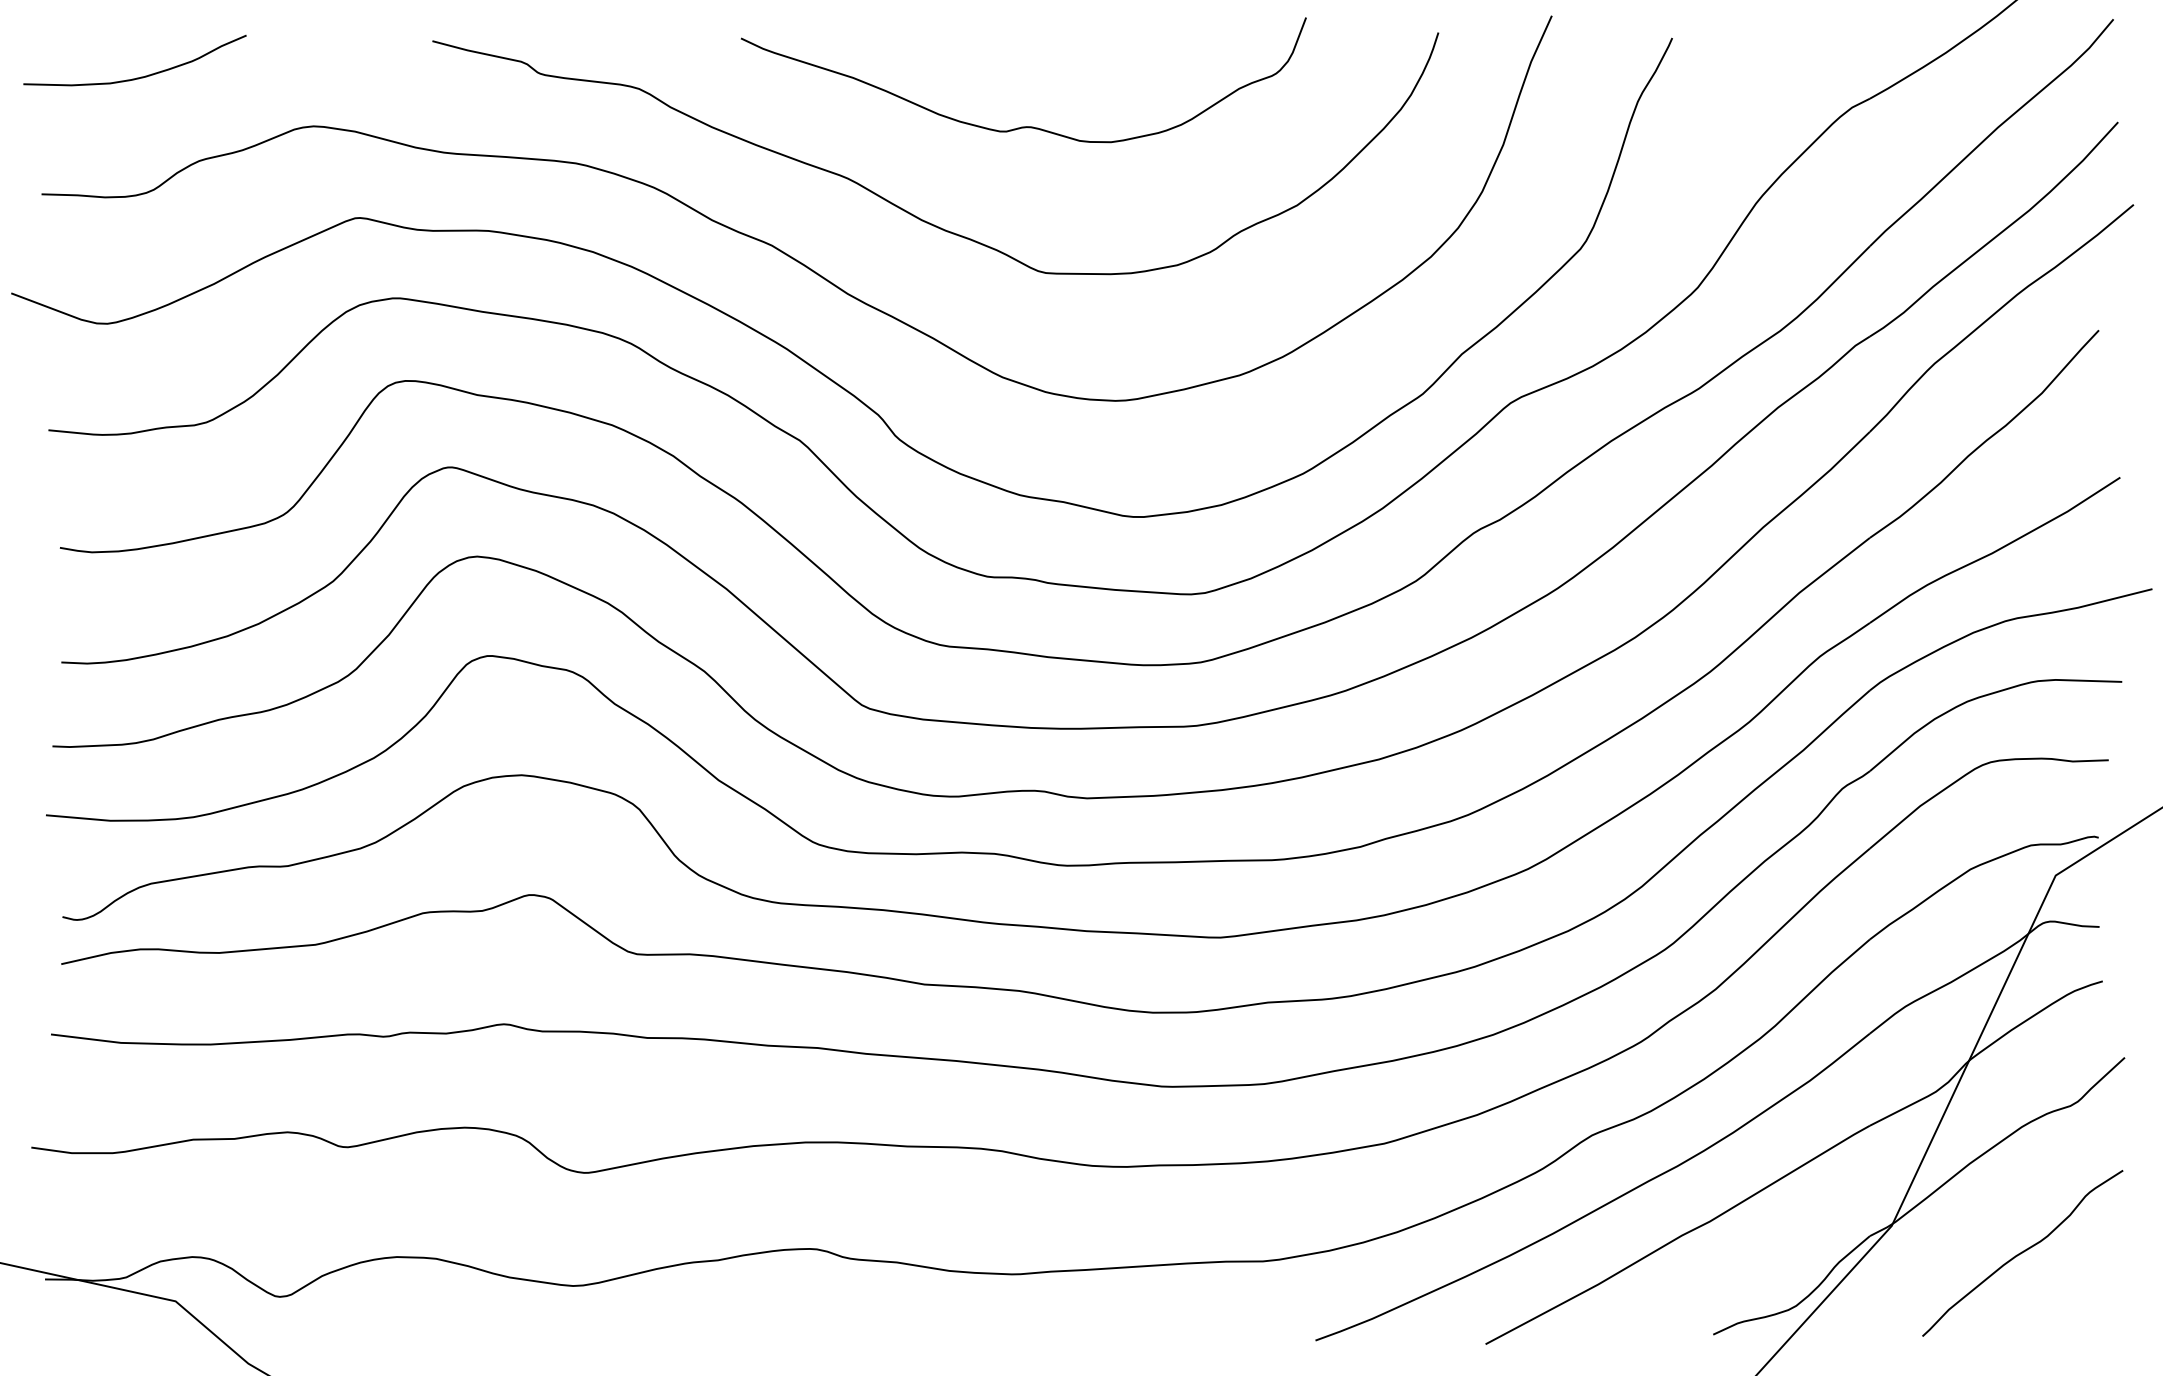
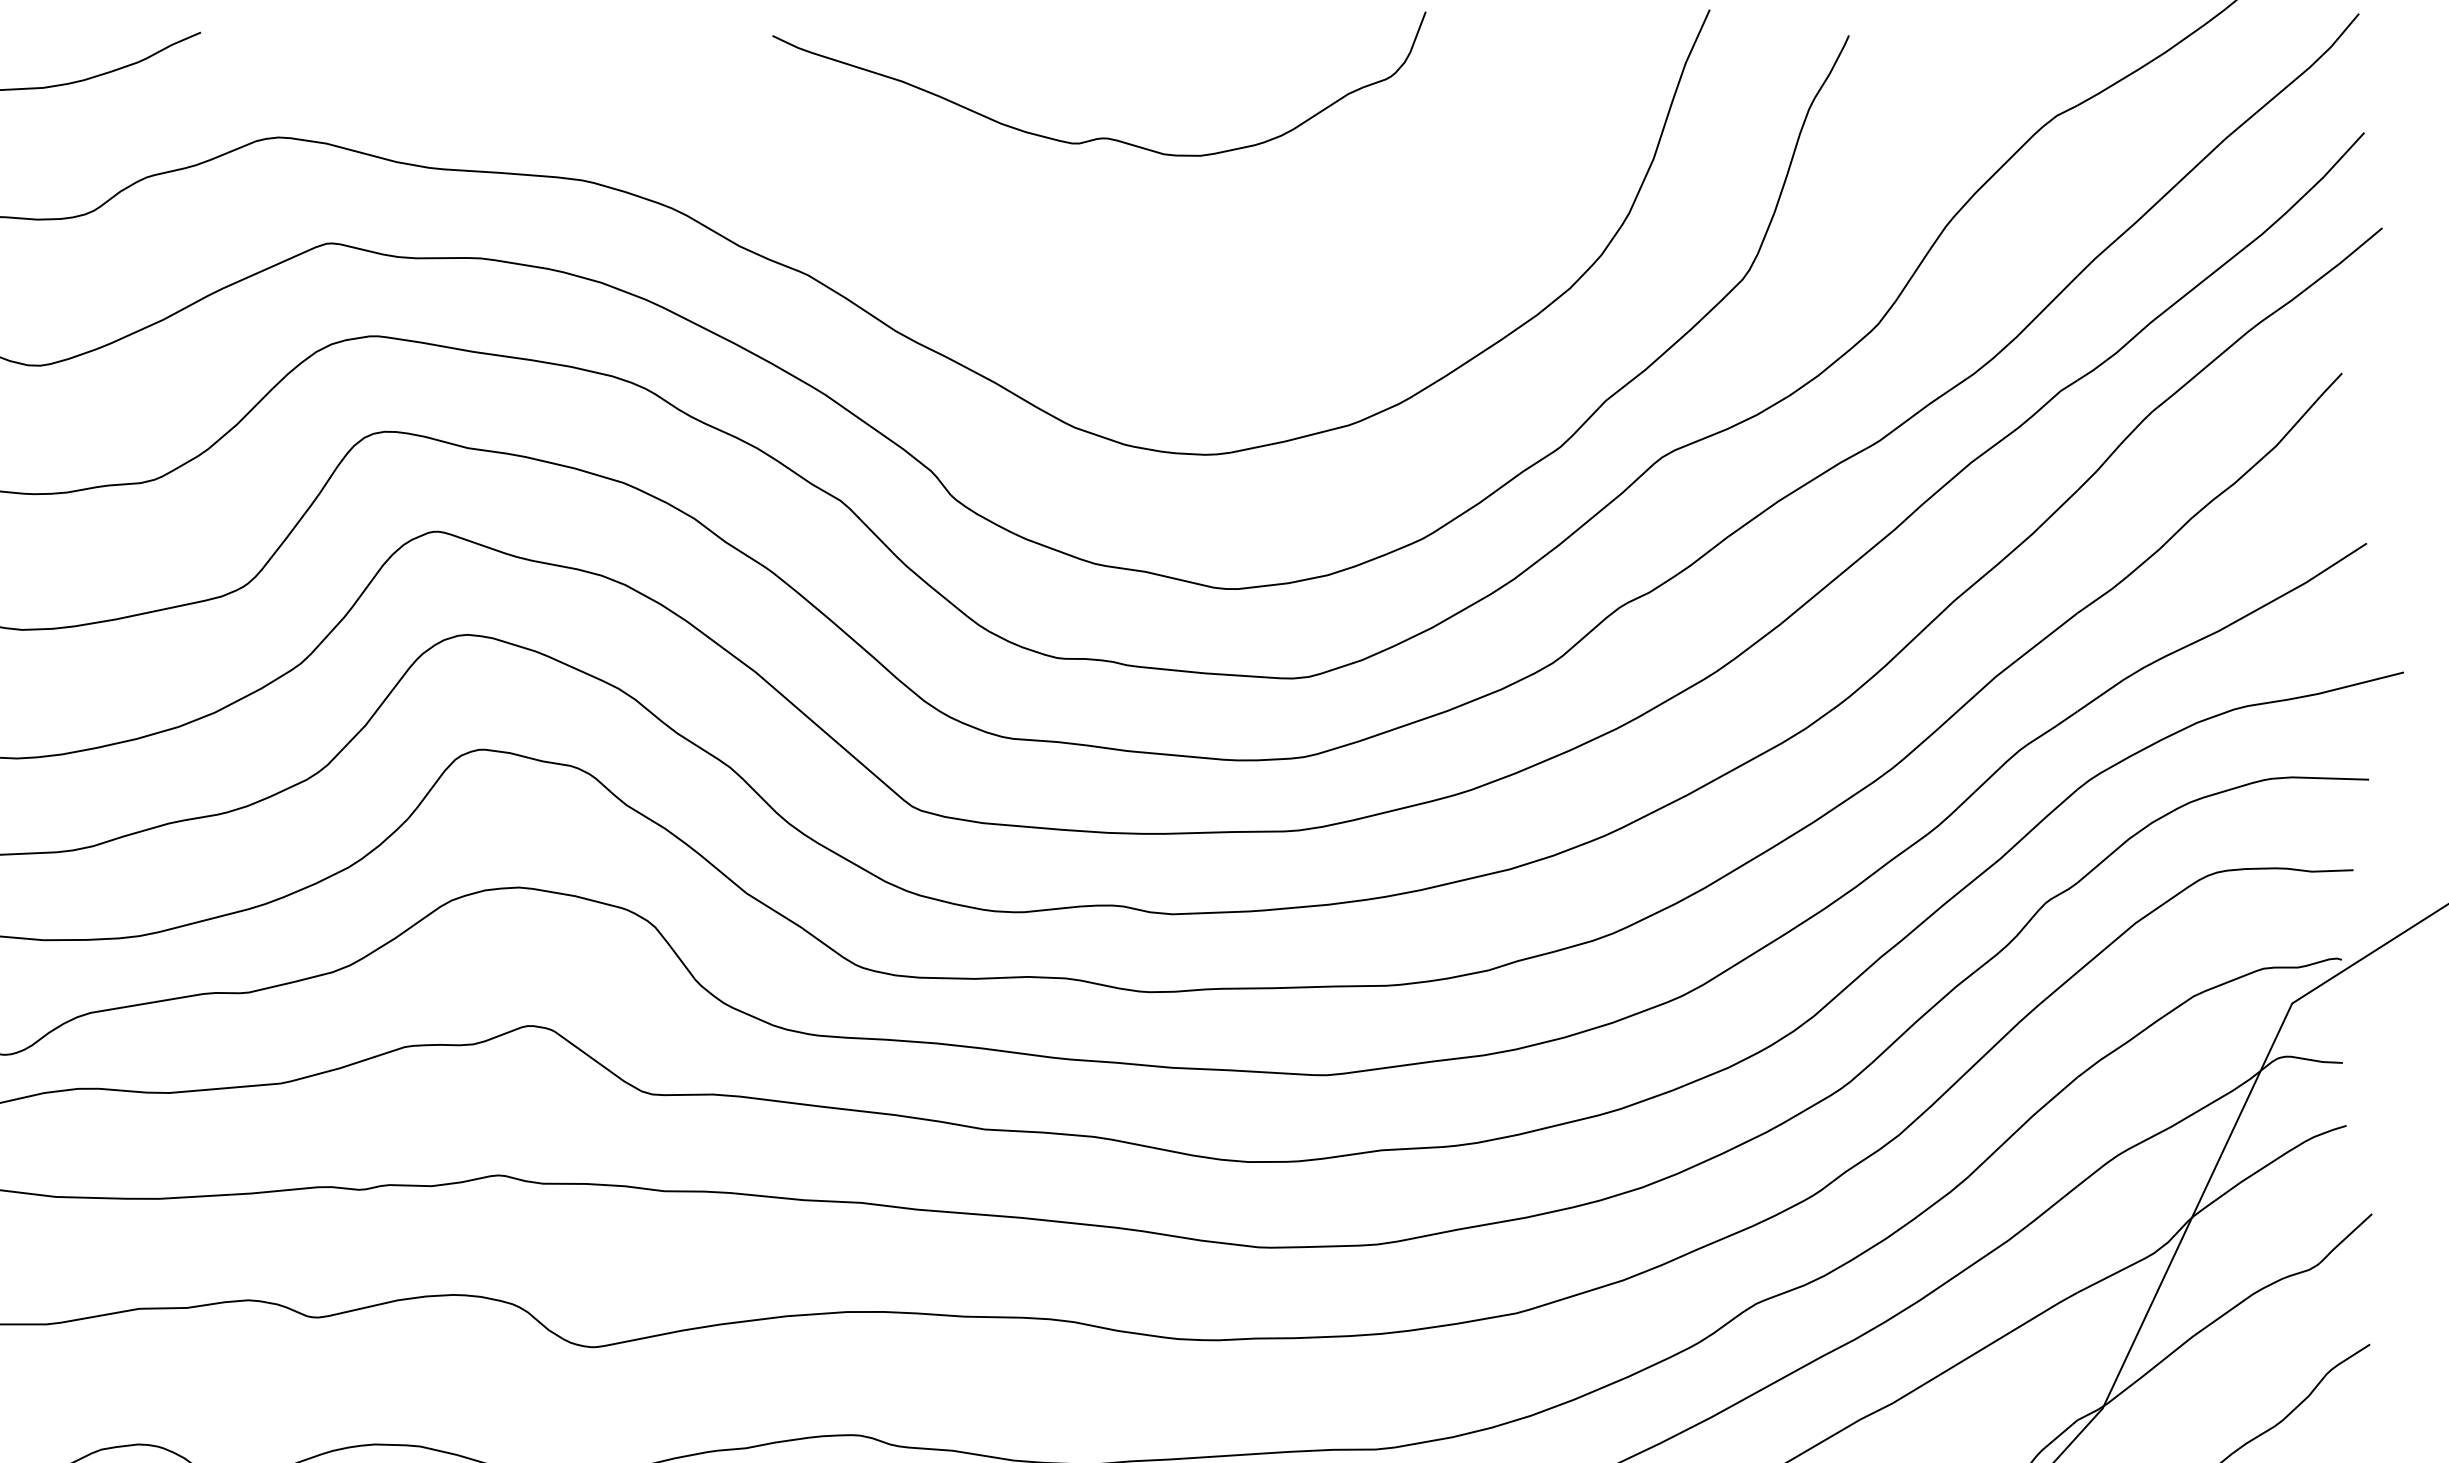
curve: (903, 208) -> (960, 232), removed

